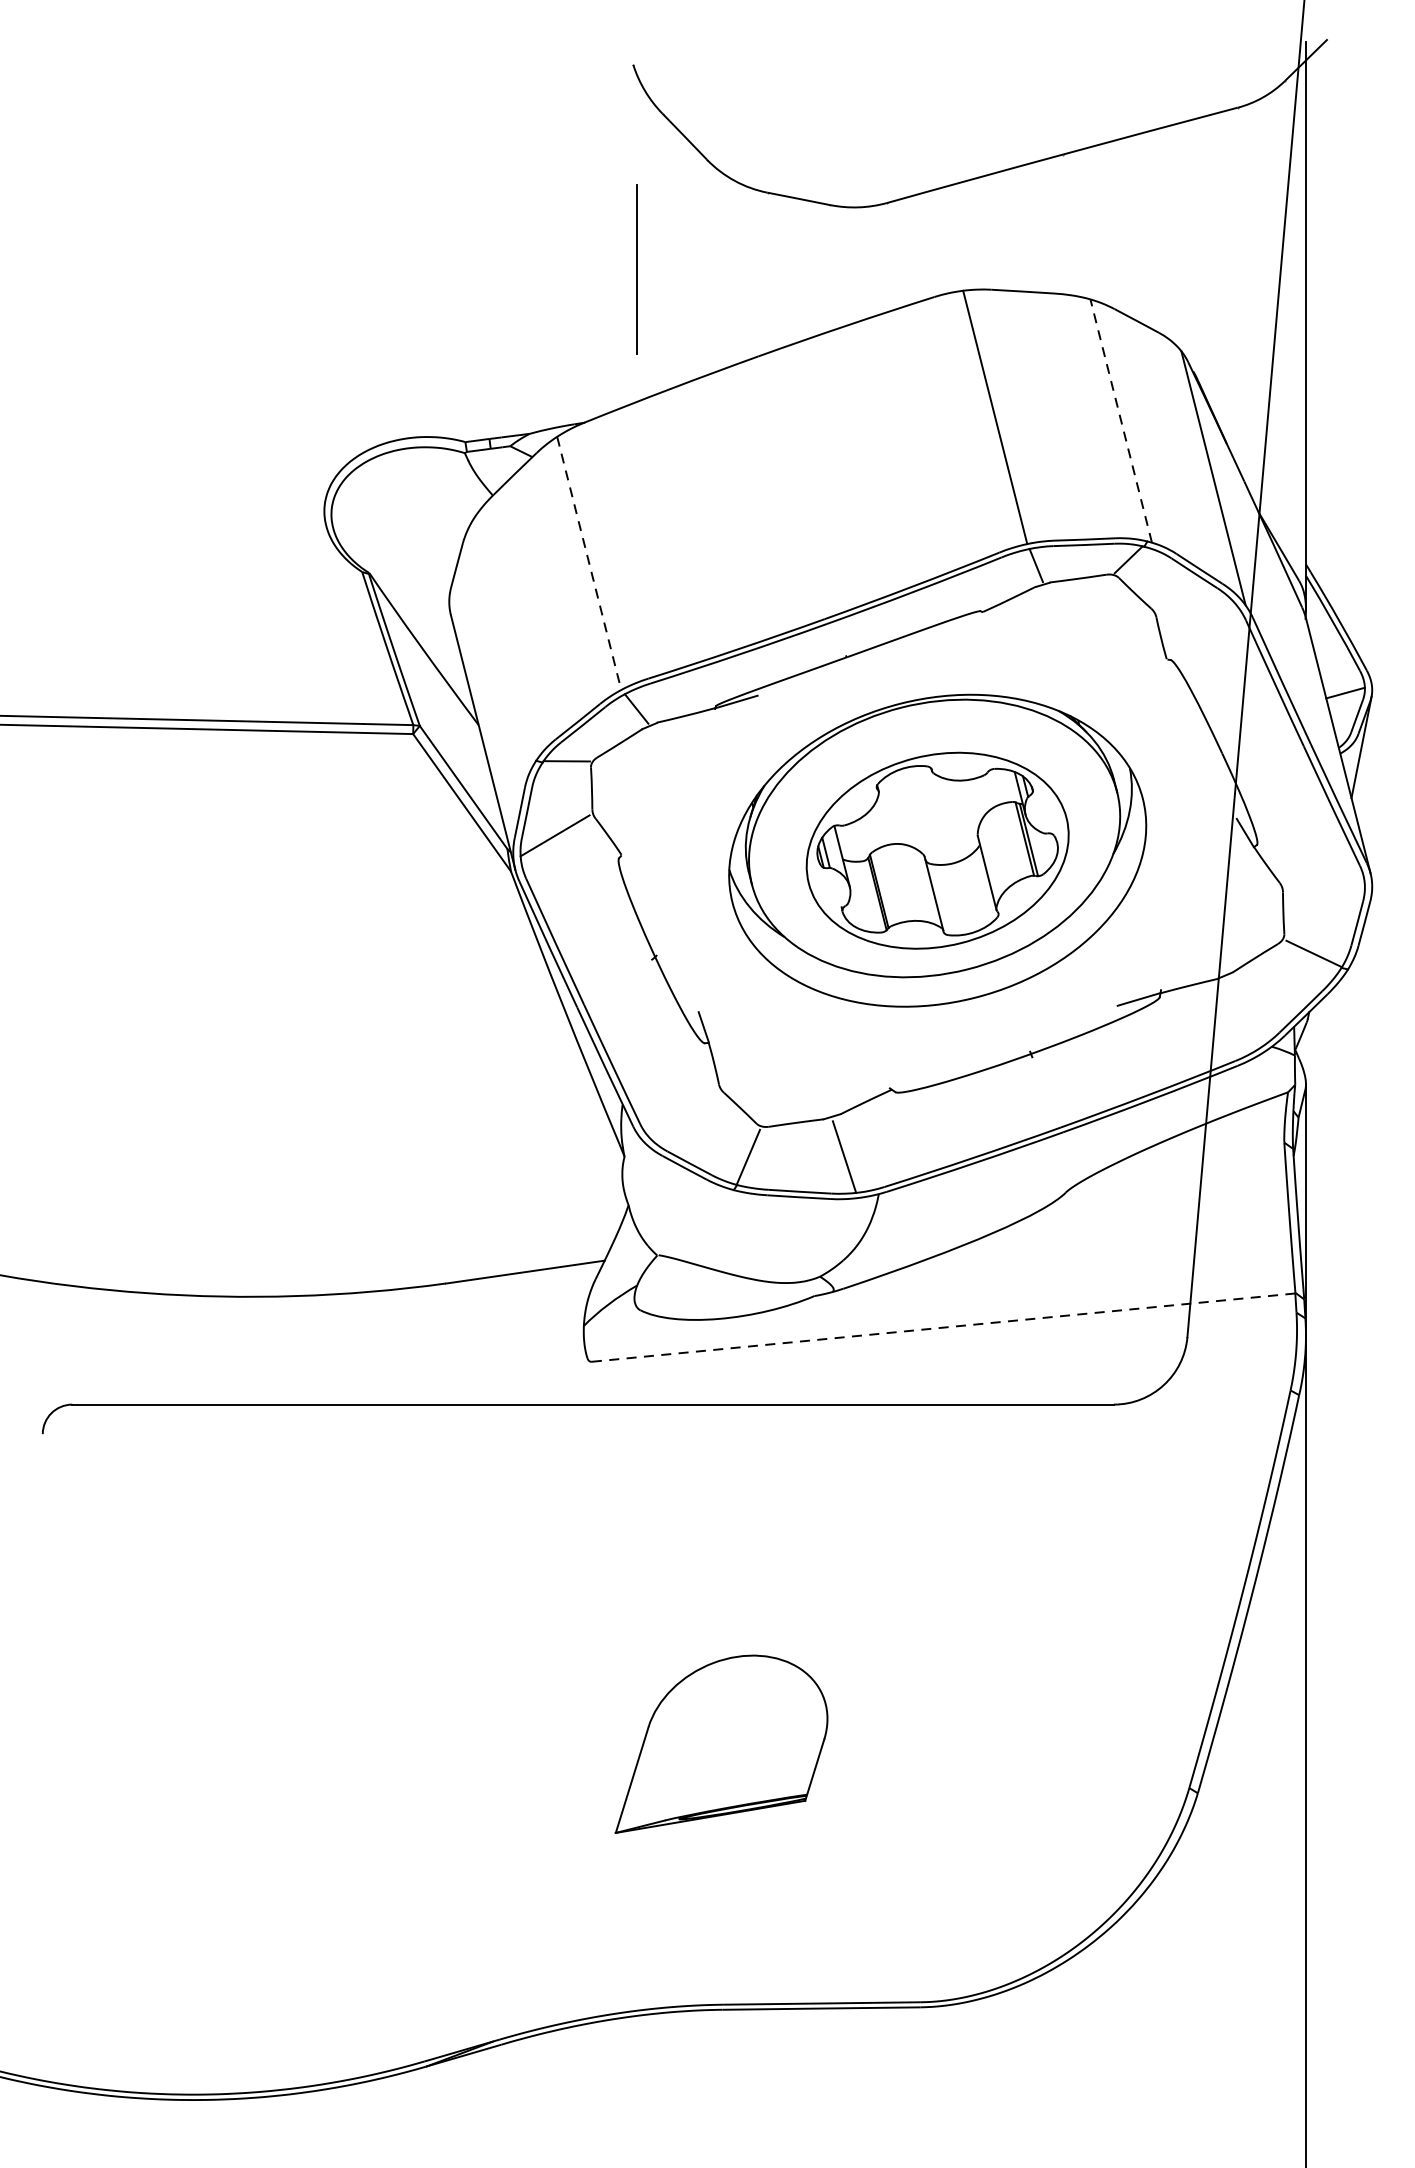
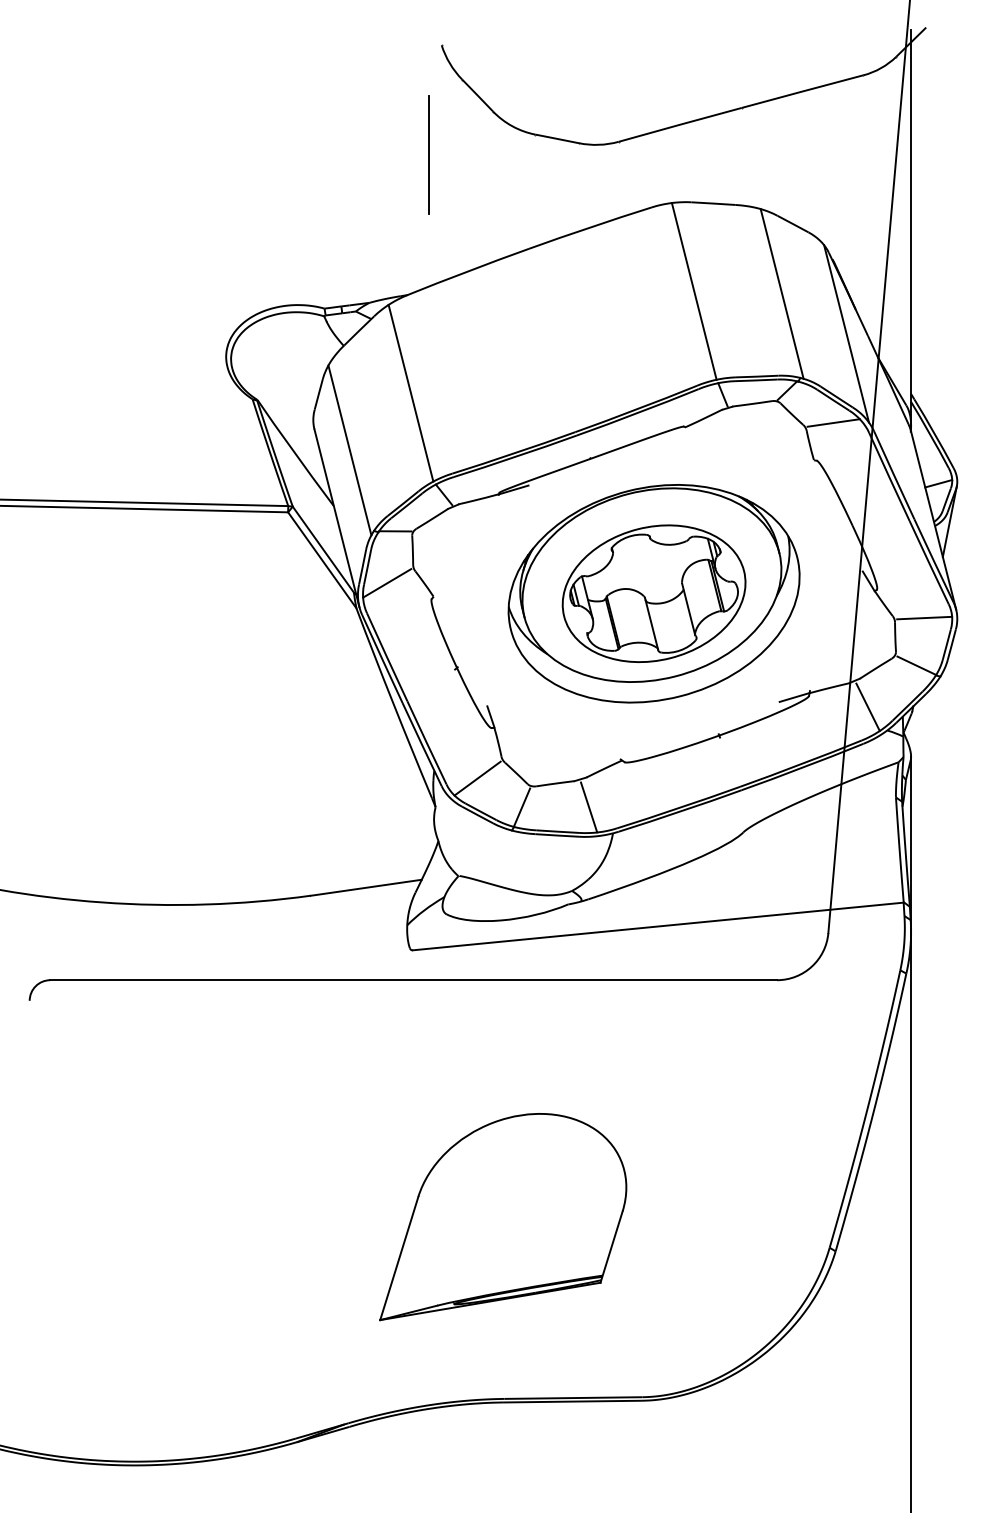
line: (637, 268) -> (428, 154), moved
line: (1121, 420) -> (782, 293), dashed -> solid
line: (589, 563) -> (411, 393), dashed -> solid
line: (1194, 605) -> (833, 422), added
line: (501, 645) -> (349, 450), added
line: (1325, 884) -> (924, 617), added
line: (1243, 1012) -> (867, 706), added
line: (684, 1115) -> (477, 778), added
line: (943, 1327) -> (658, 926), dashed -> solid
part: (721, 1744) -> (503, 1217), size x1.67

